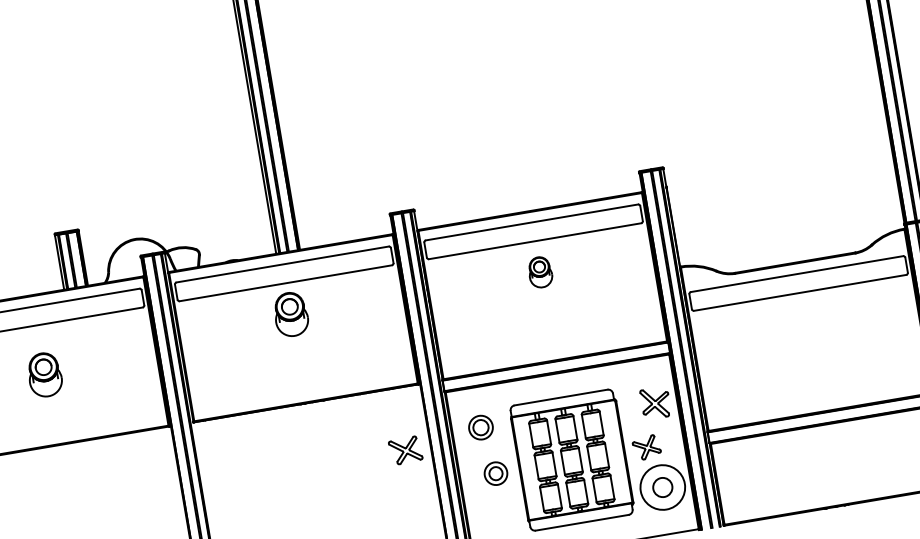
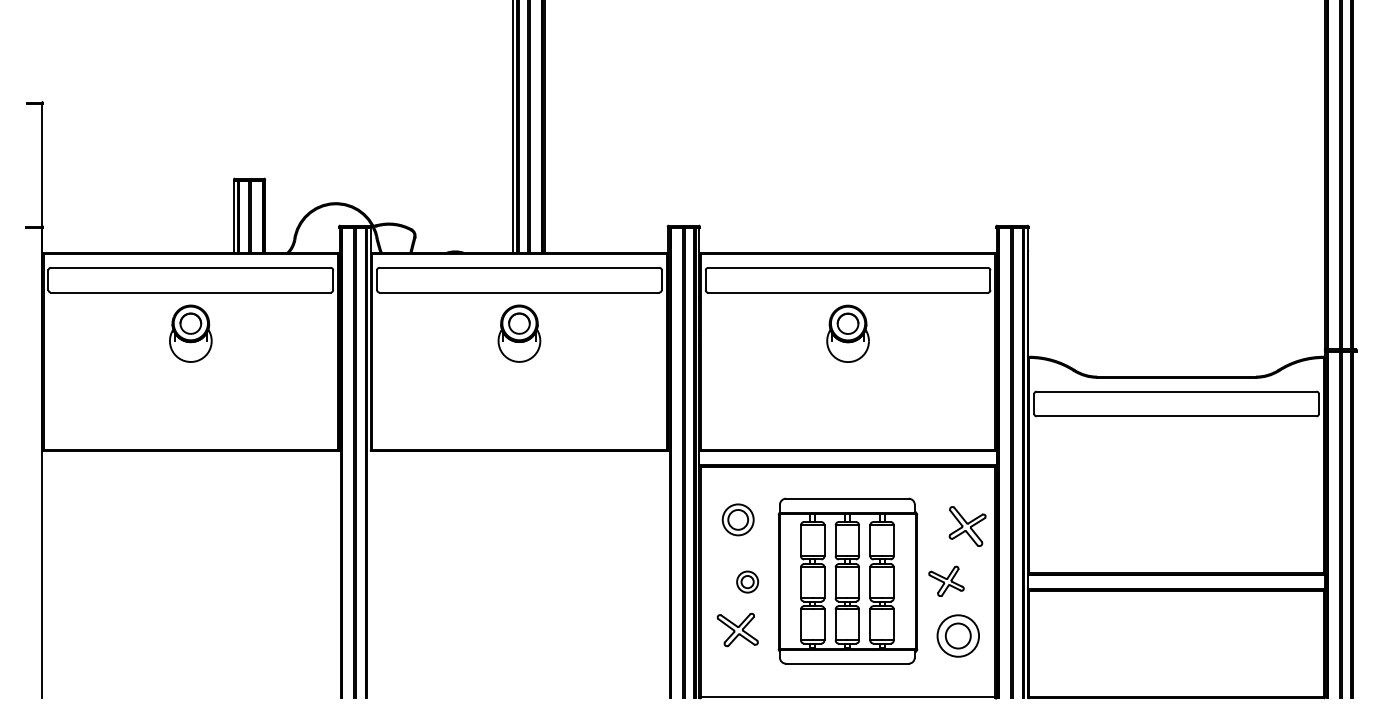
part: (539, 272) -> (847, 333), size x1.43
part: (44, 374) -> (190, 333), moved
part: (405, 450) -> (737, 629), moved
part: (495, 473) -> (747, 581), size x0.71
circle: (662, 487) -> (958, 635), size x0.71

